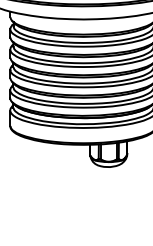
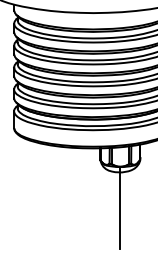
line: (108, 200) -> (120, 208), added

